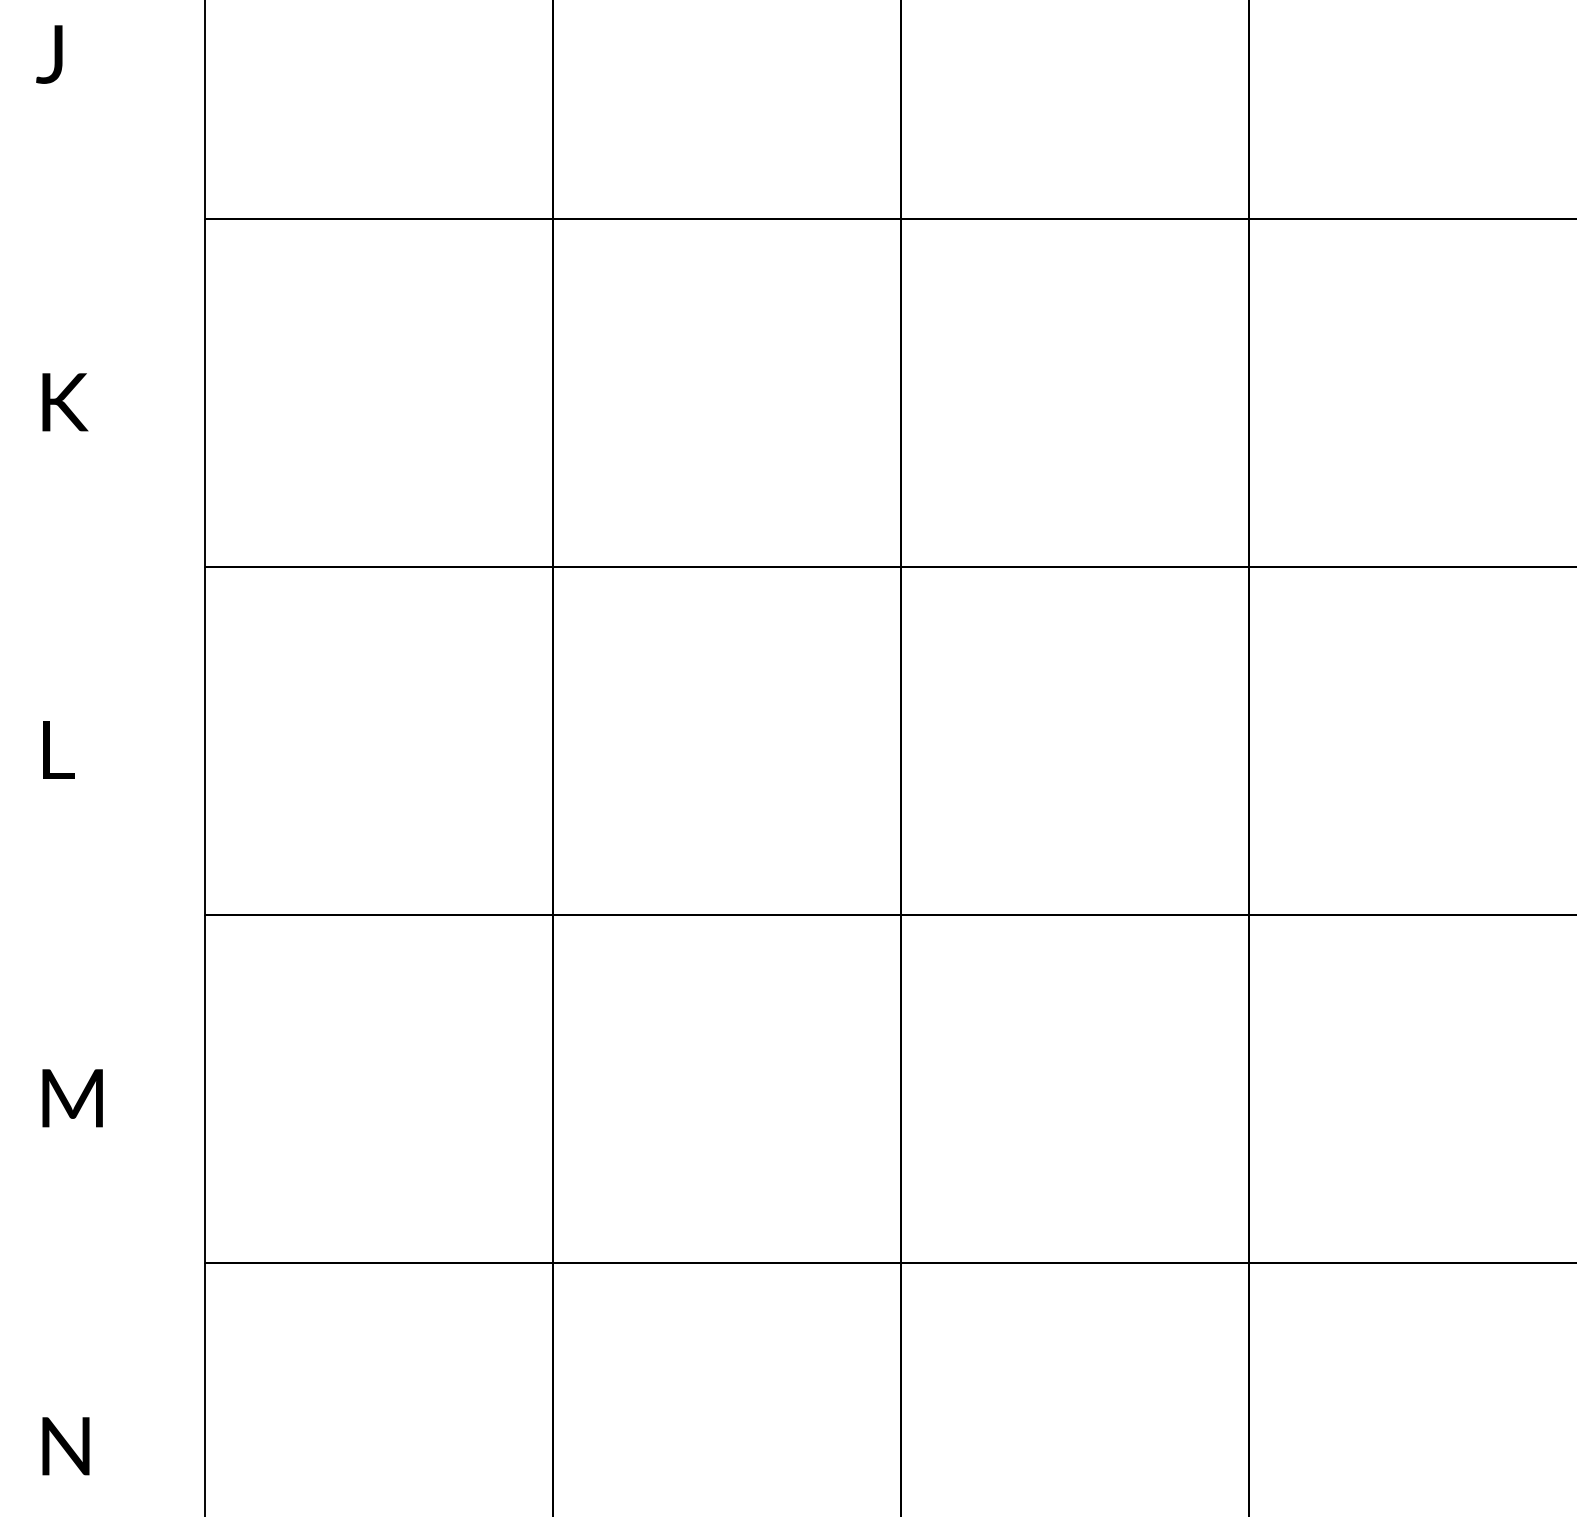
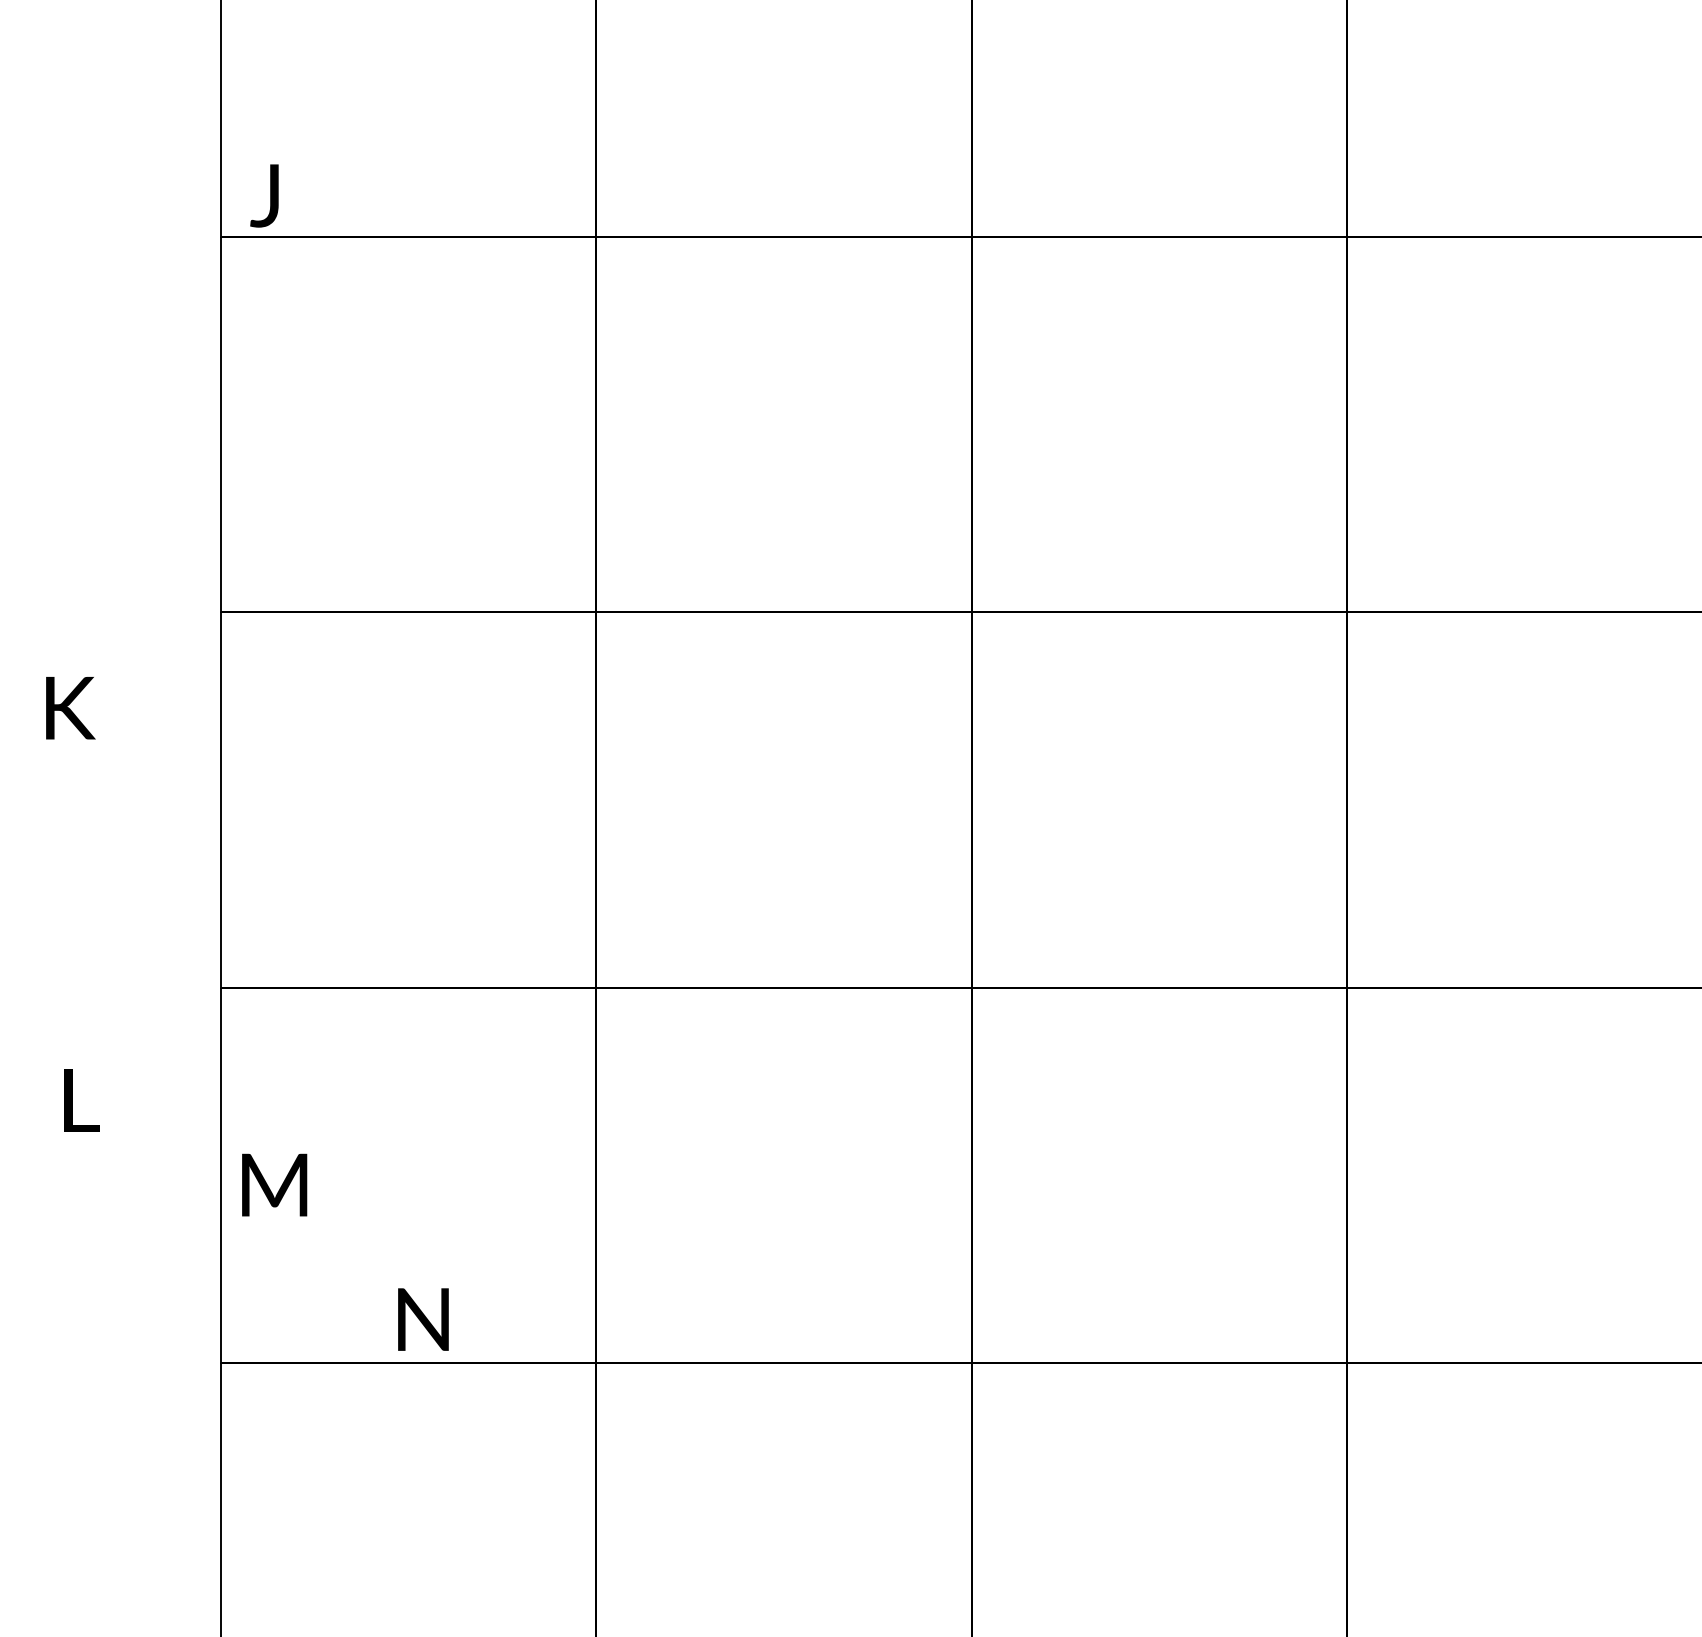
text: (49, 54) -> (264, 195), moved
text: (65, 402) -> (70, 708), moved
text: (58, 750) -> (81, 1100), moved
text: (72, 1097) -> (274, 1184), moved
text: (66, 1446) -> (423, 1319), moved

